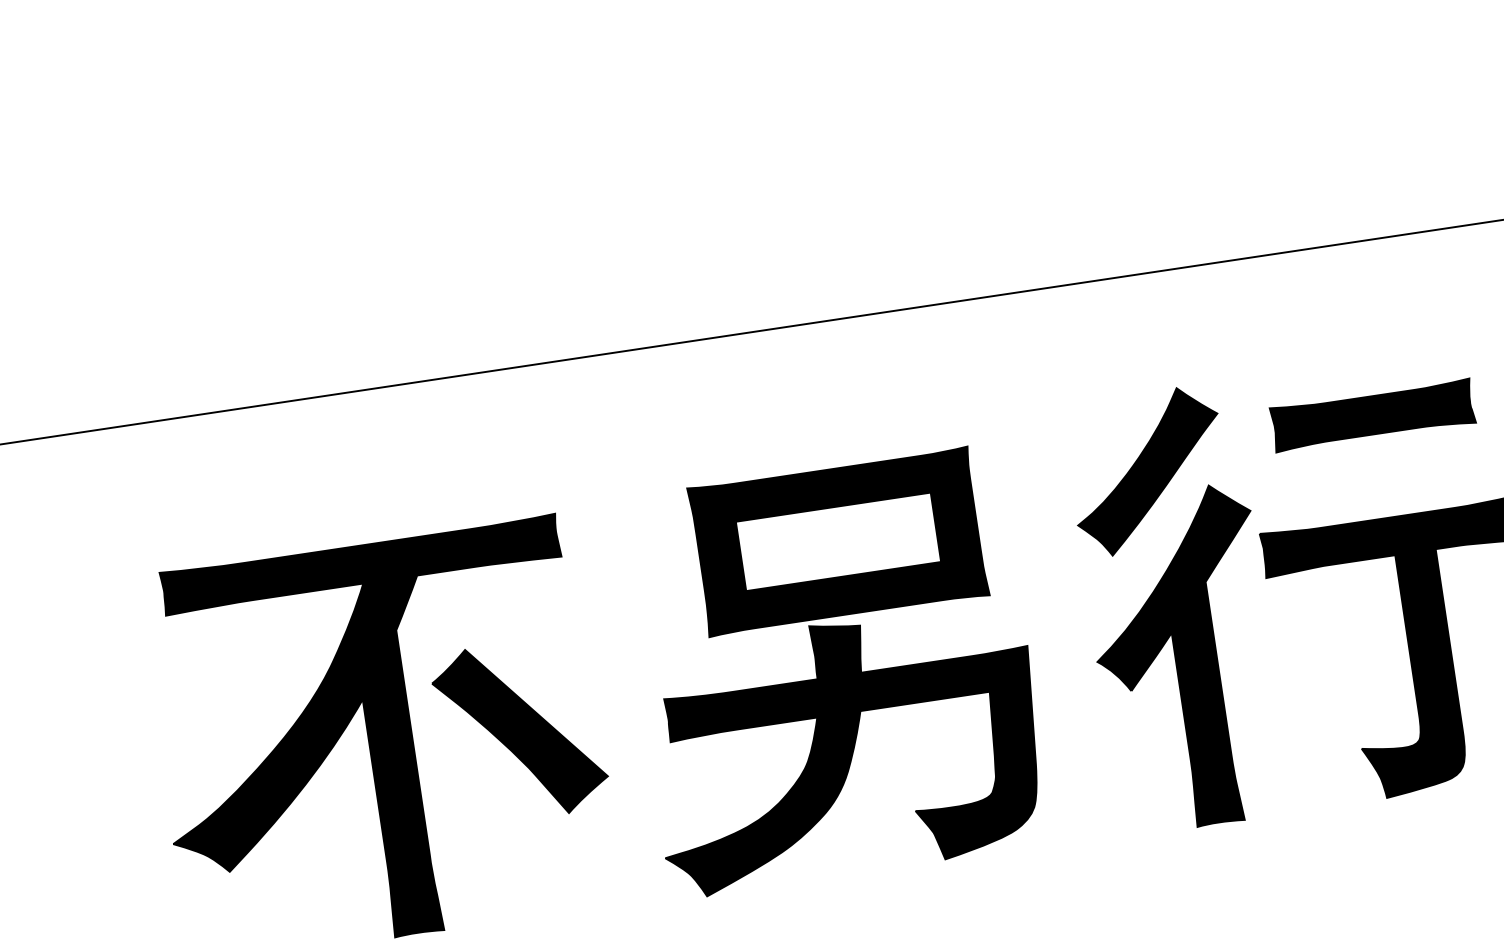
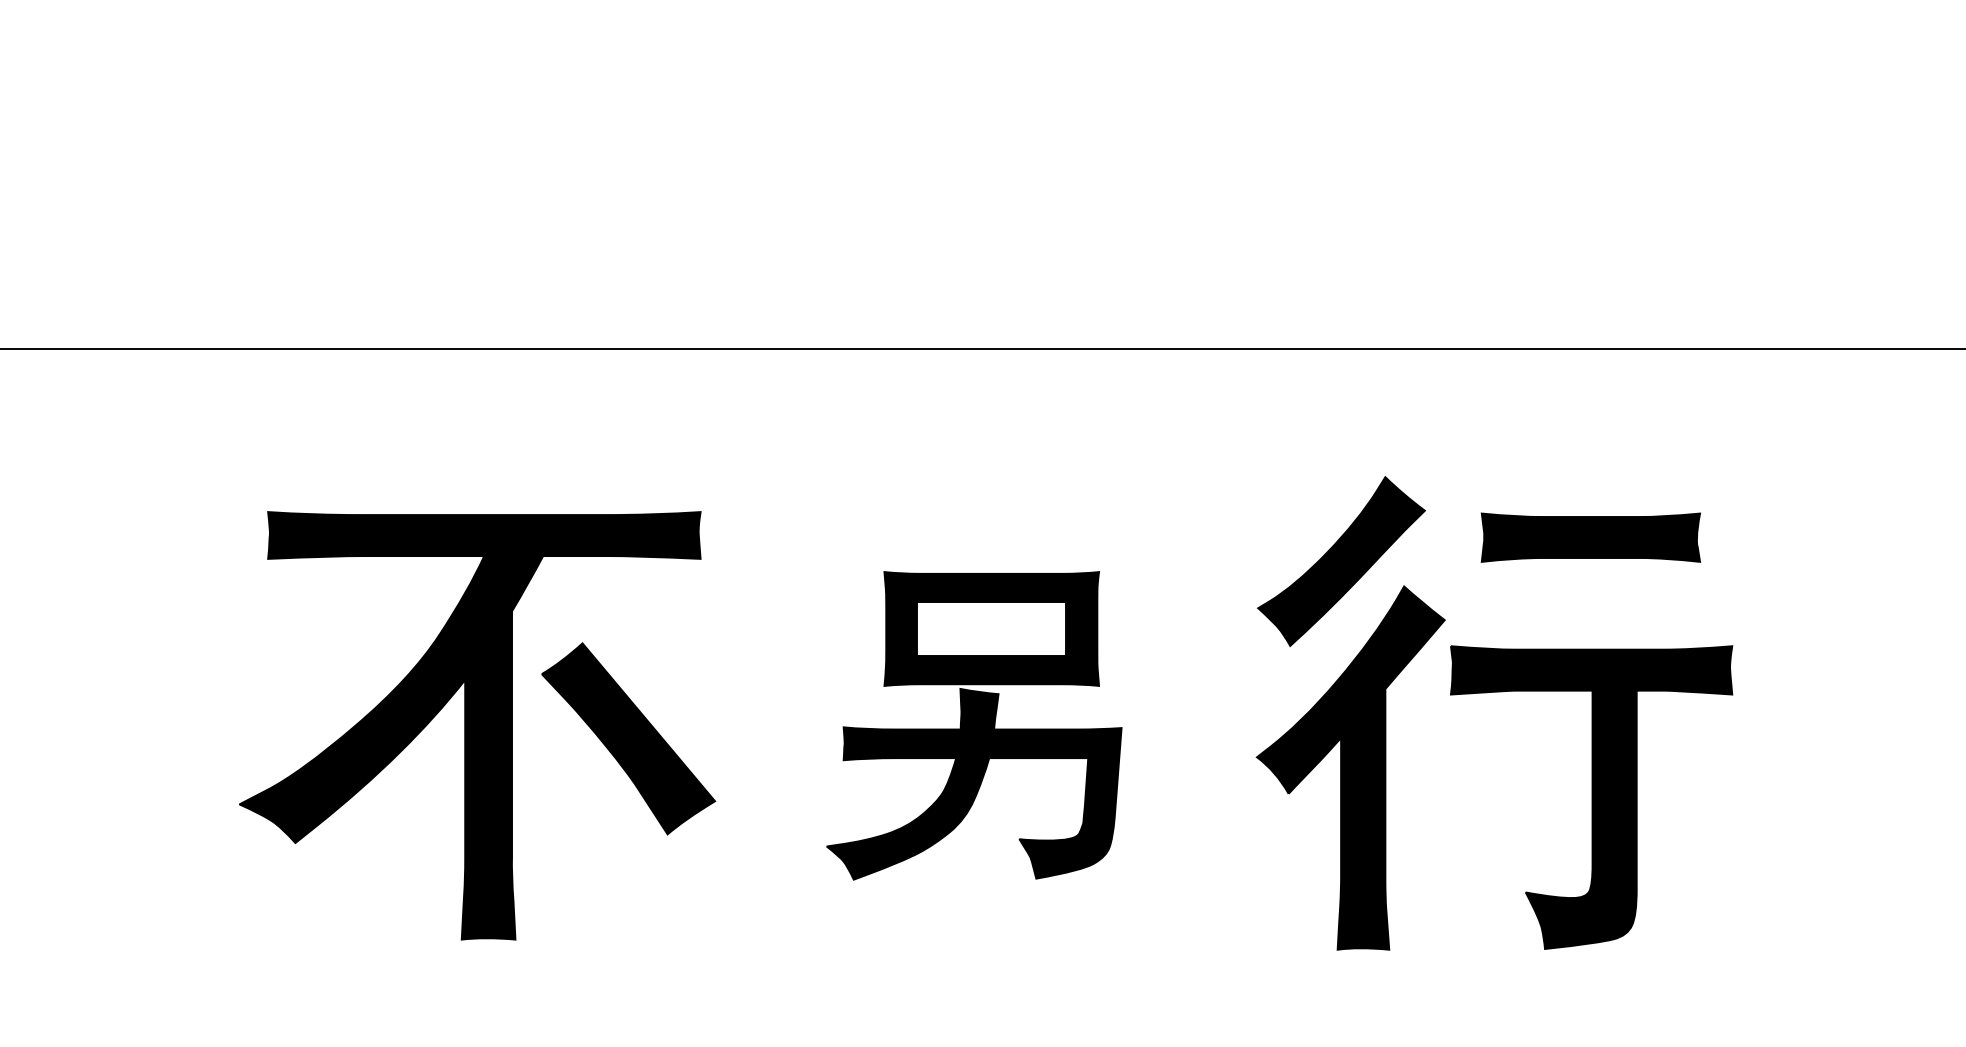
part: (834, 671) -> (974, 725), size x0.7

